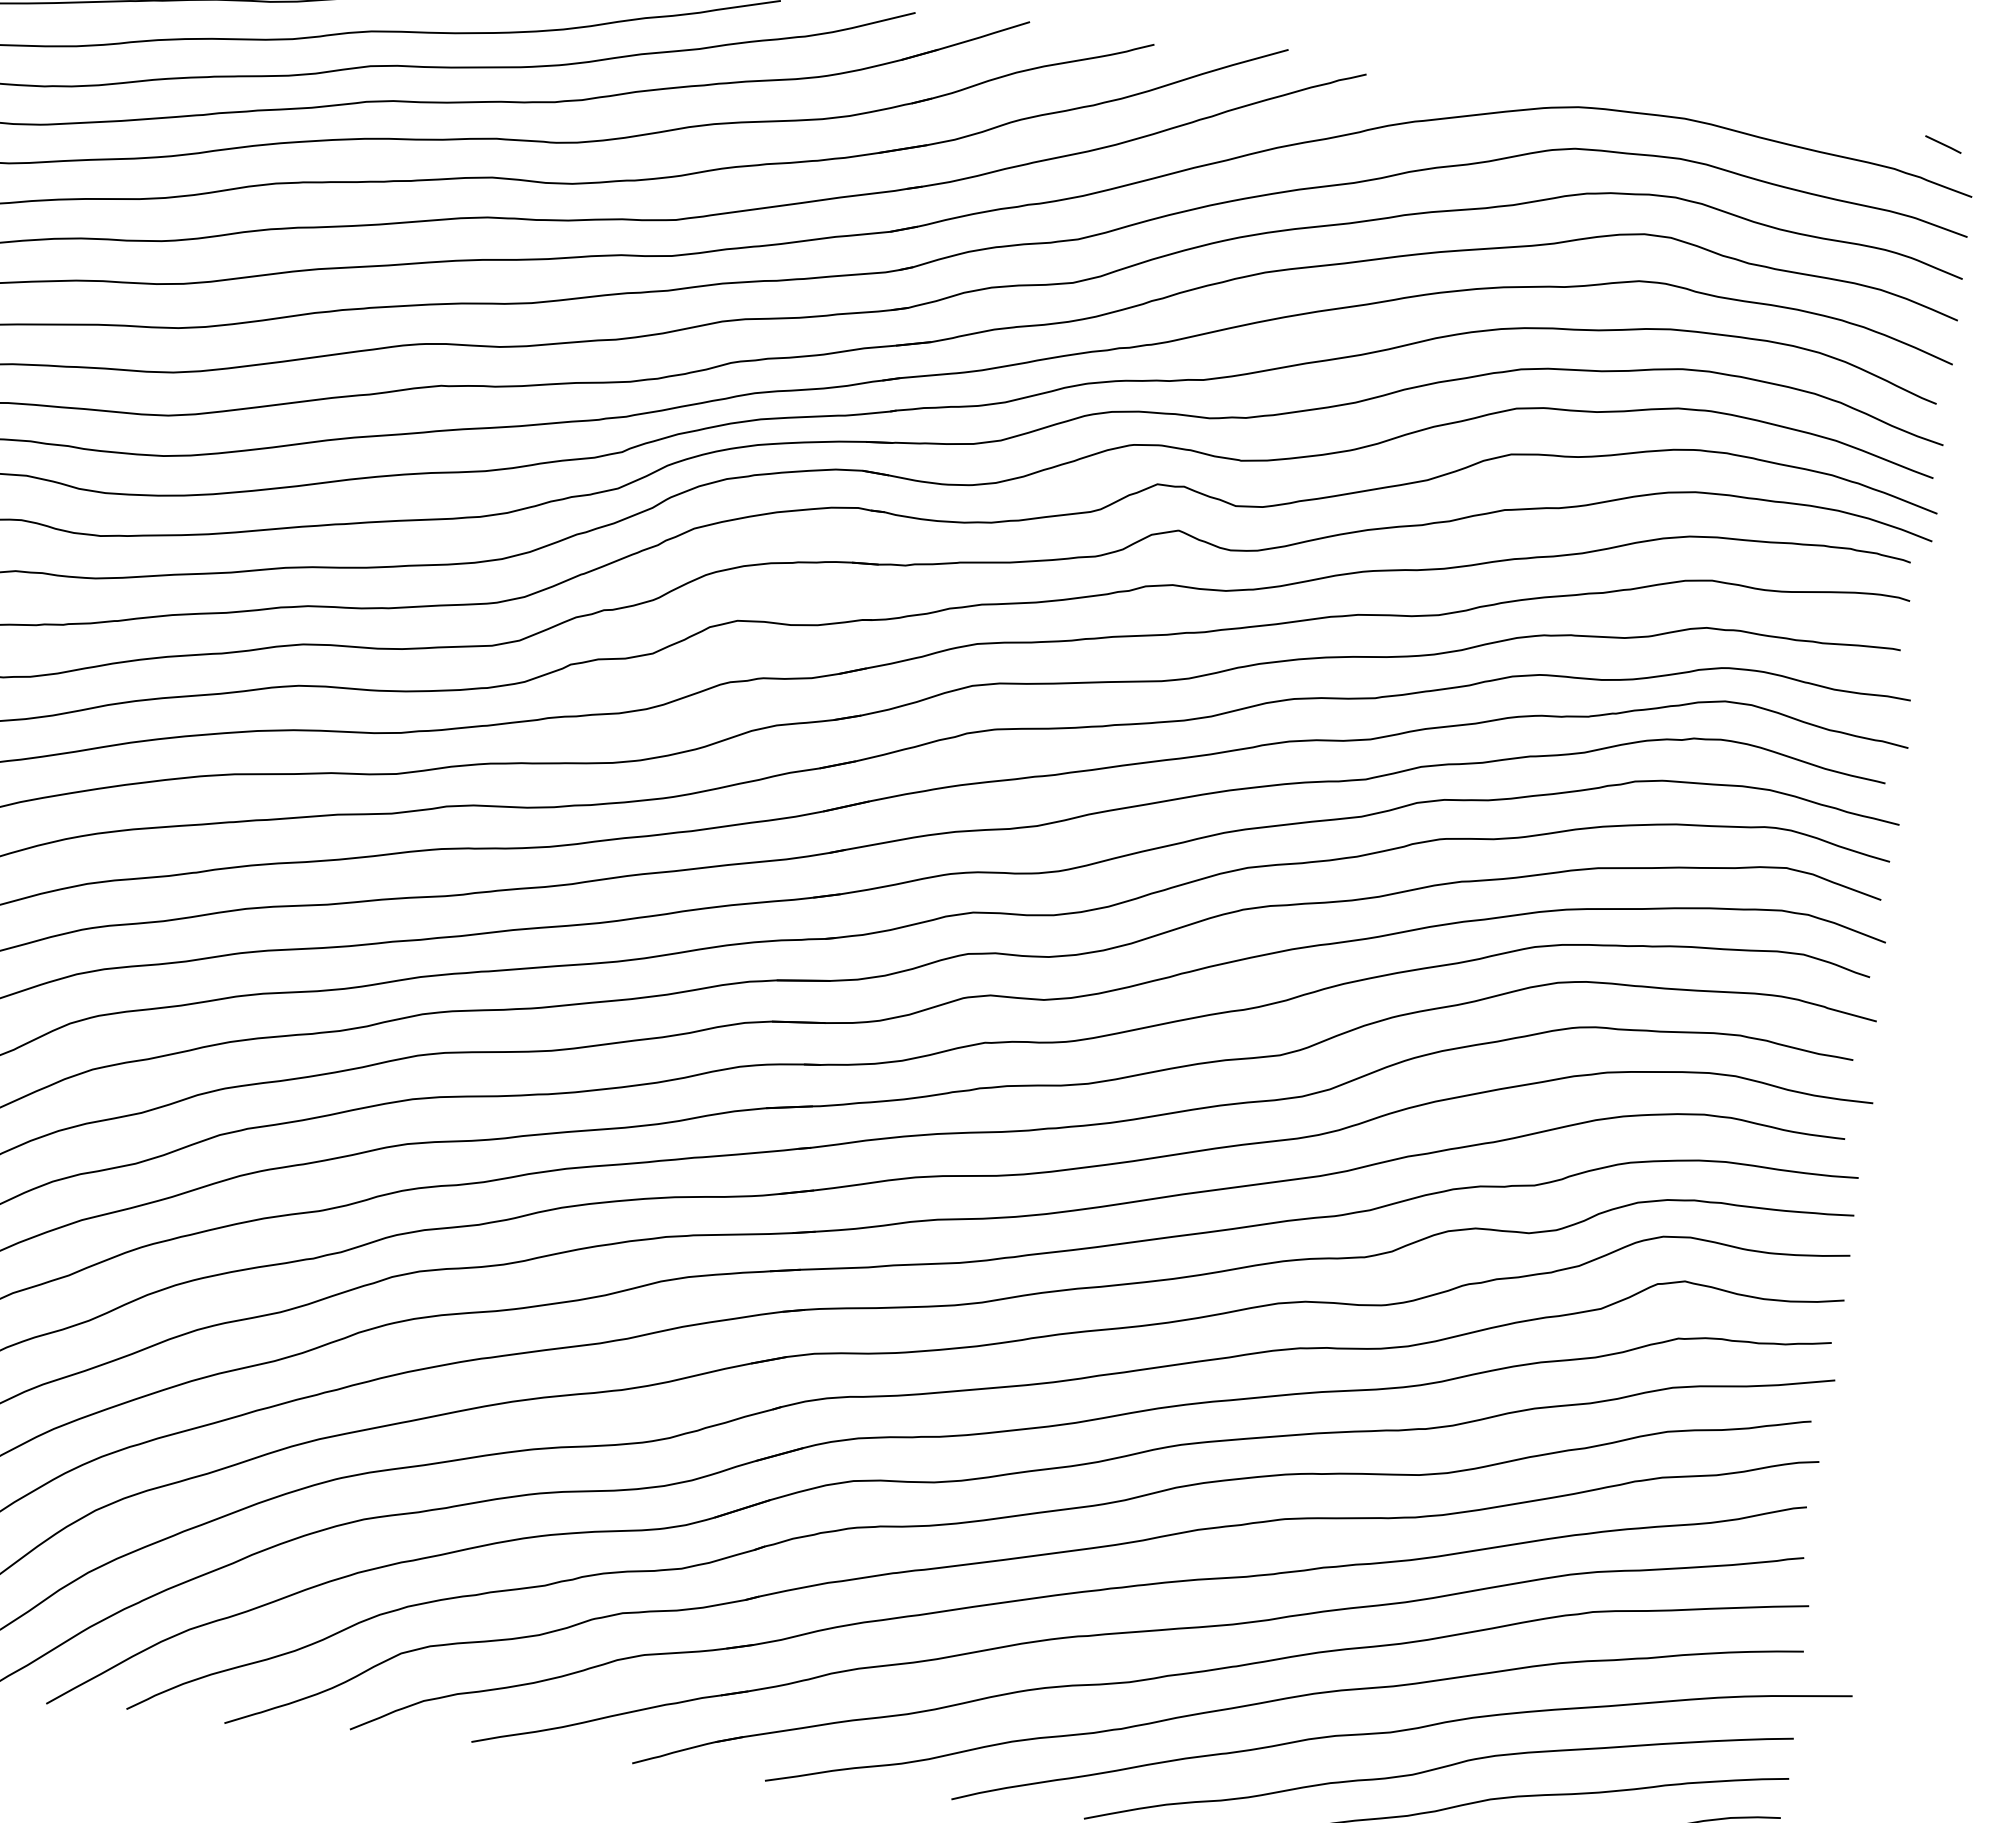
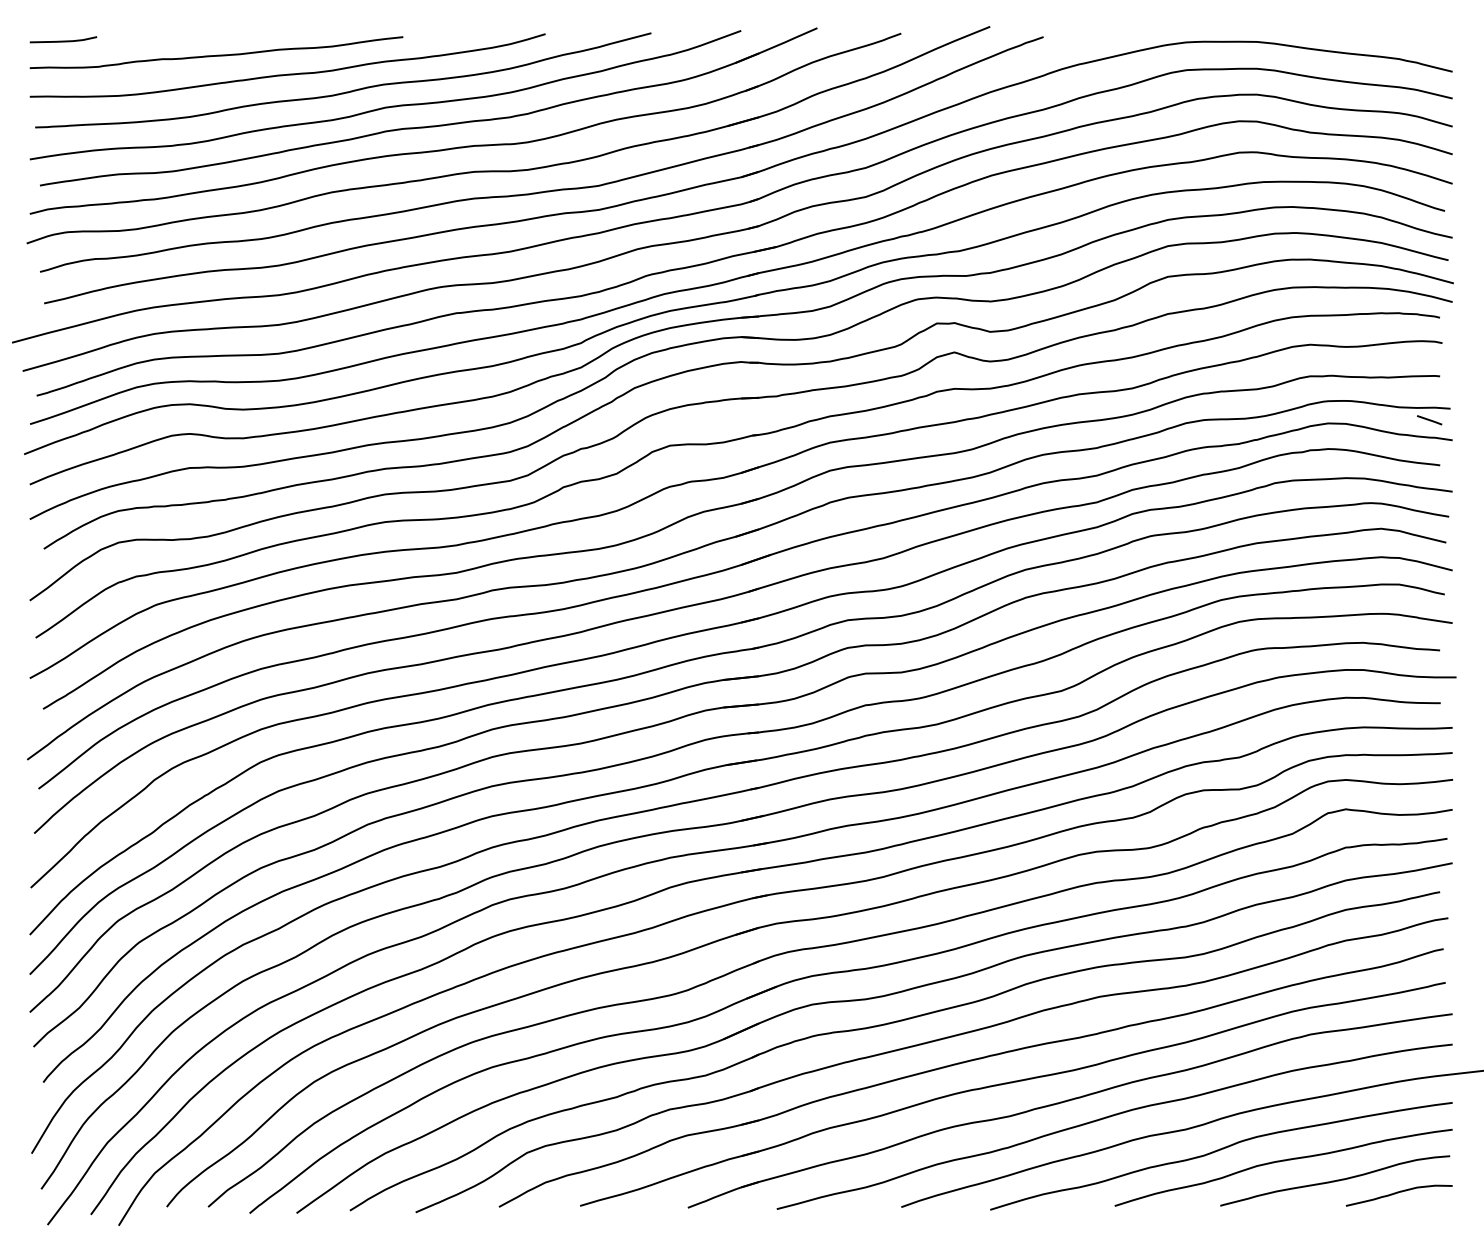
line: (1943, 144) -> (1429, 420), moved

